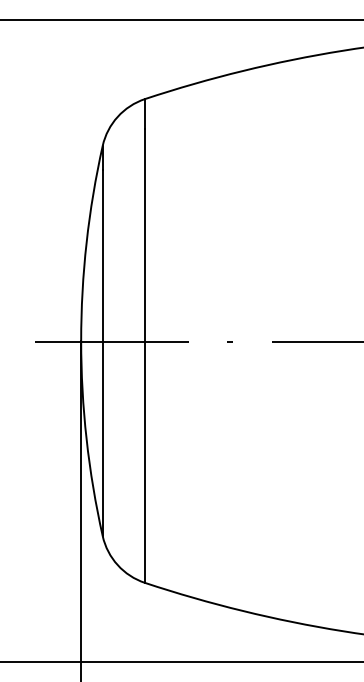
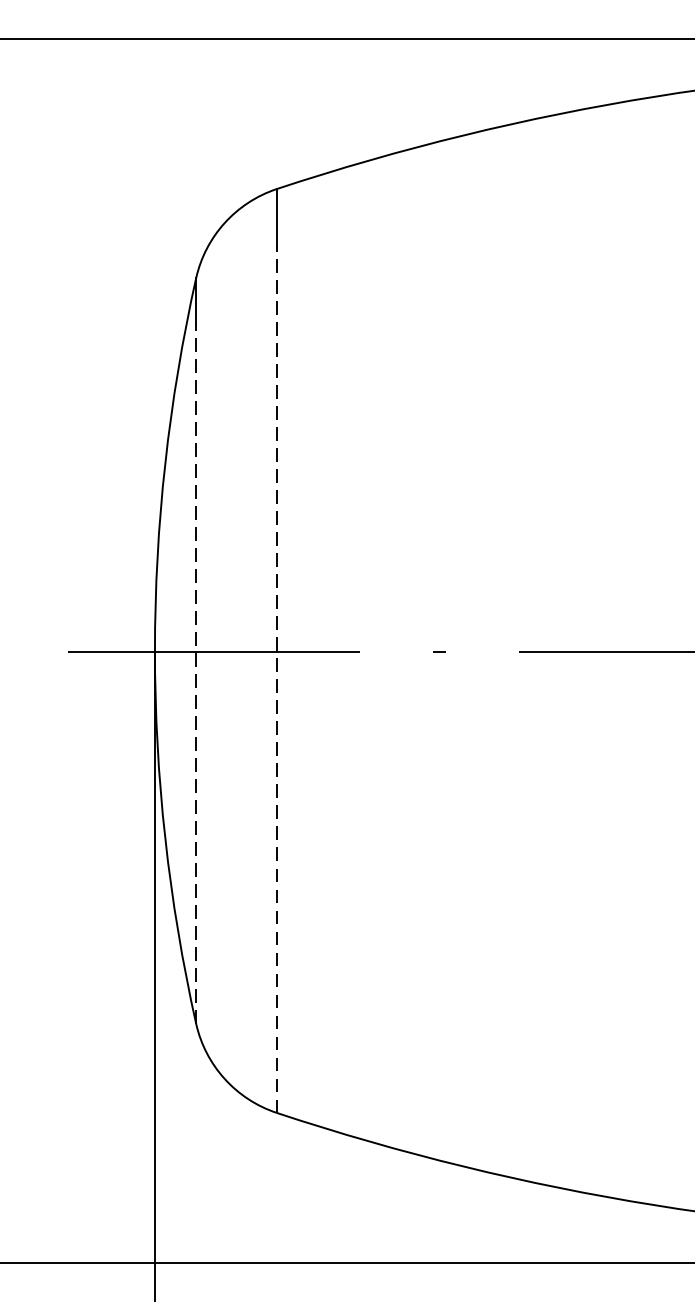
line: (102, 352) -> (195, 672), solid -> dashed
line: (145, 355) -> (277, 678), solid -> dashed

